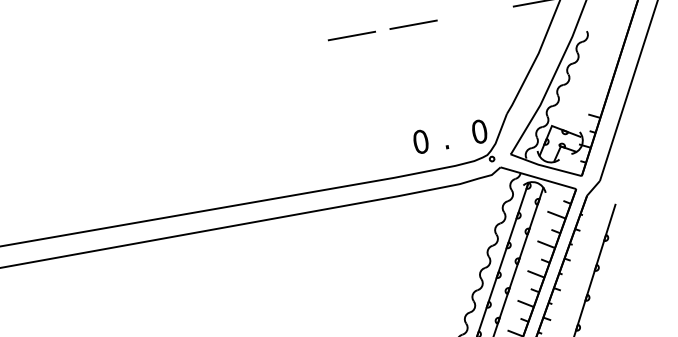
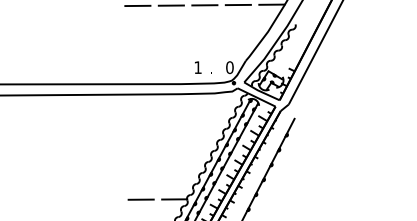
line: (473, 12) -> (237, 4), added
line: (289, 46) -> (137, 5), added
text: (419, 141) -> (197, 67), 0 -> 1

